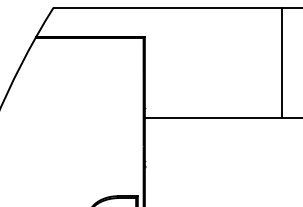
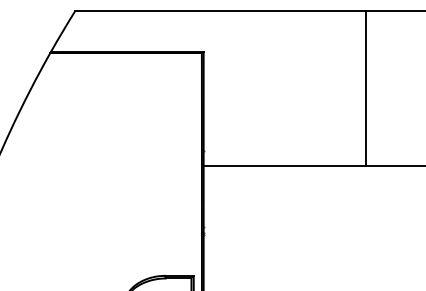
line: (282, 62) -> (366, 87), moved

